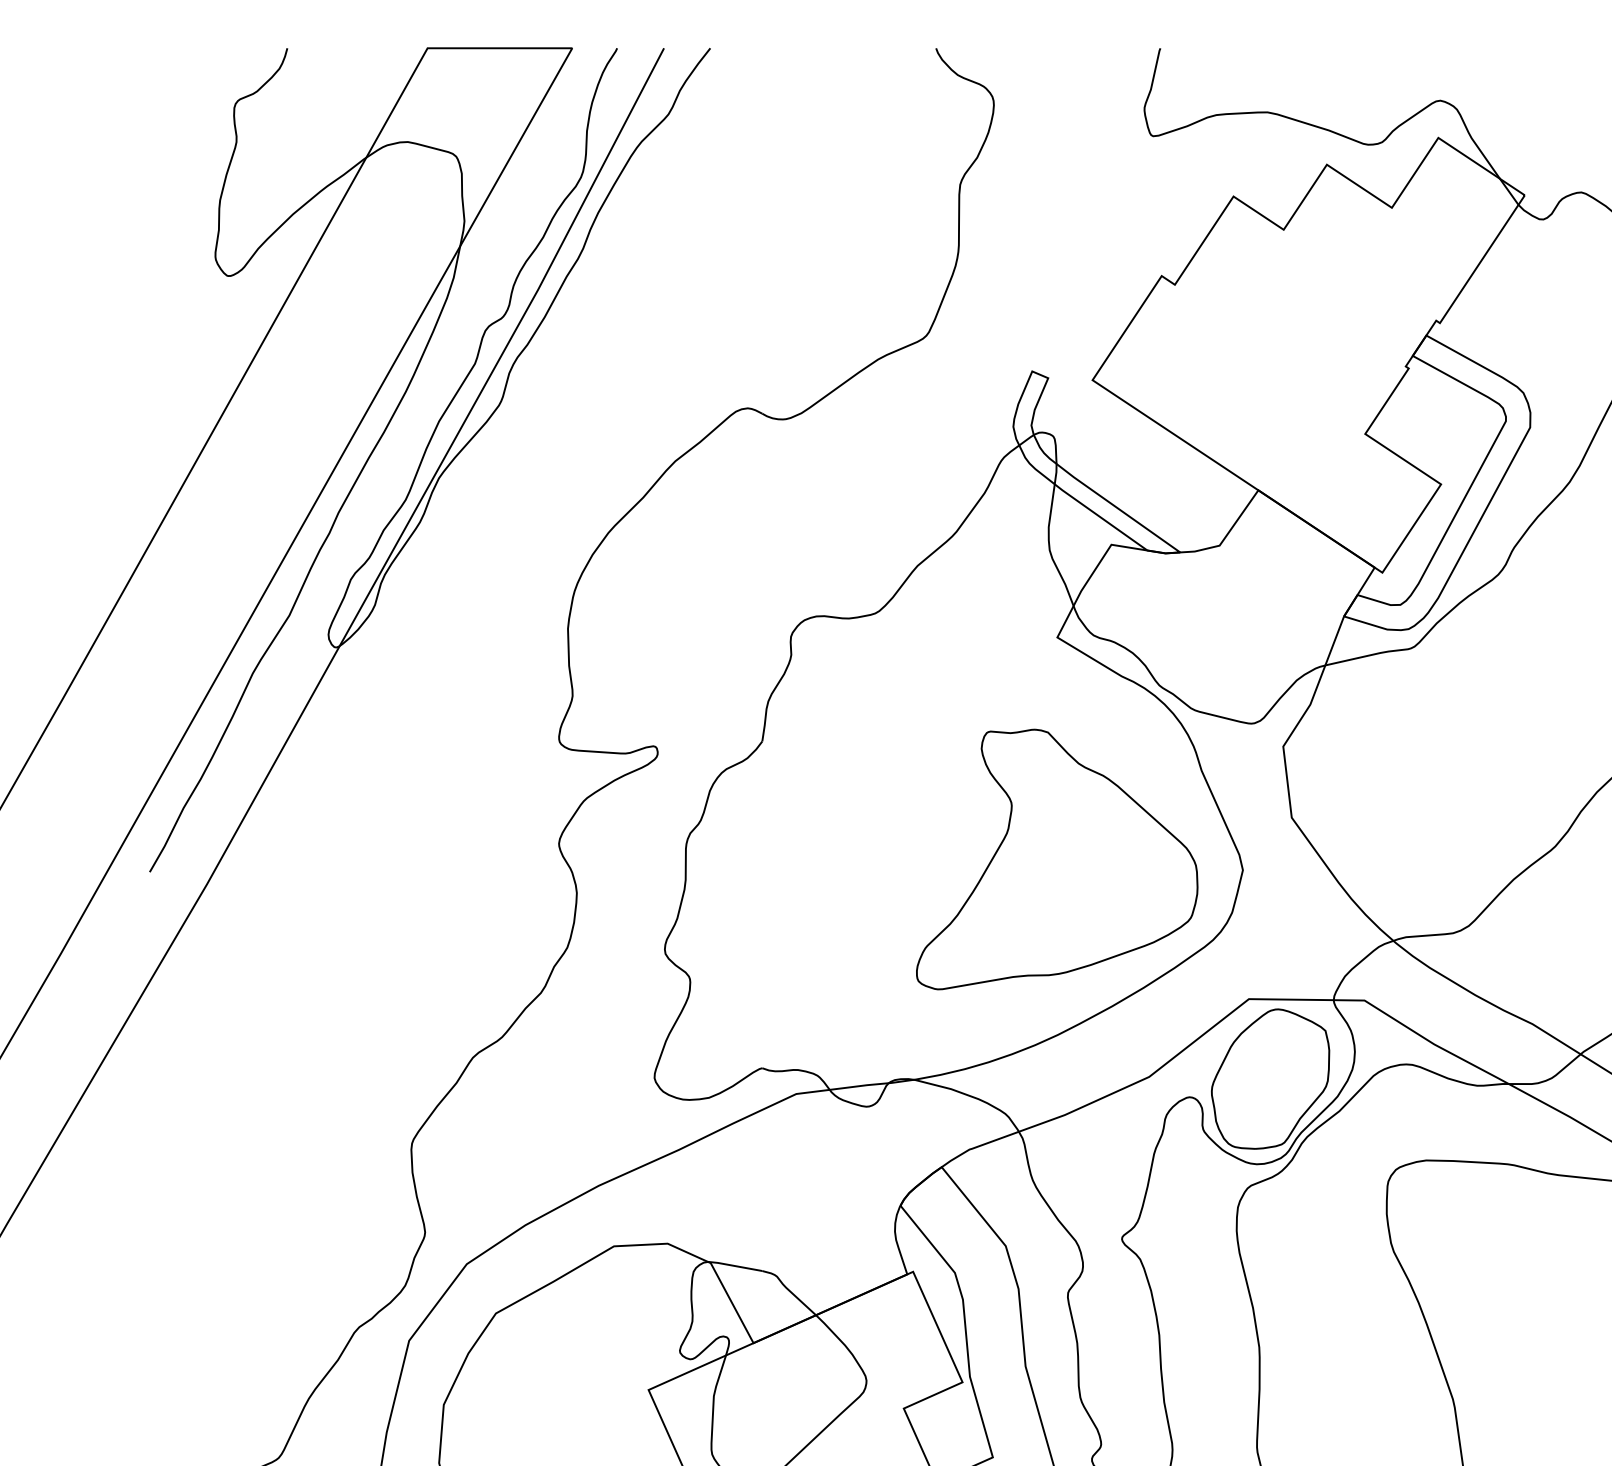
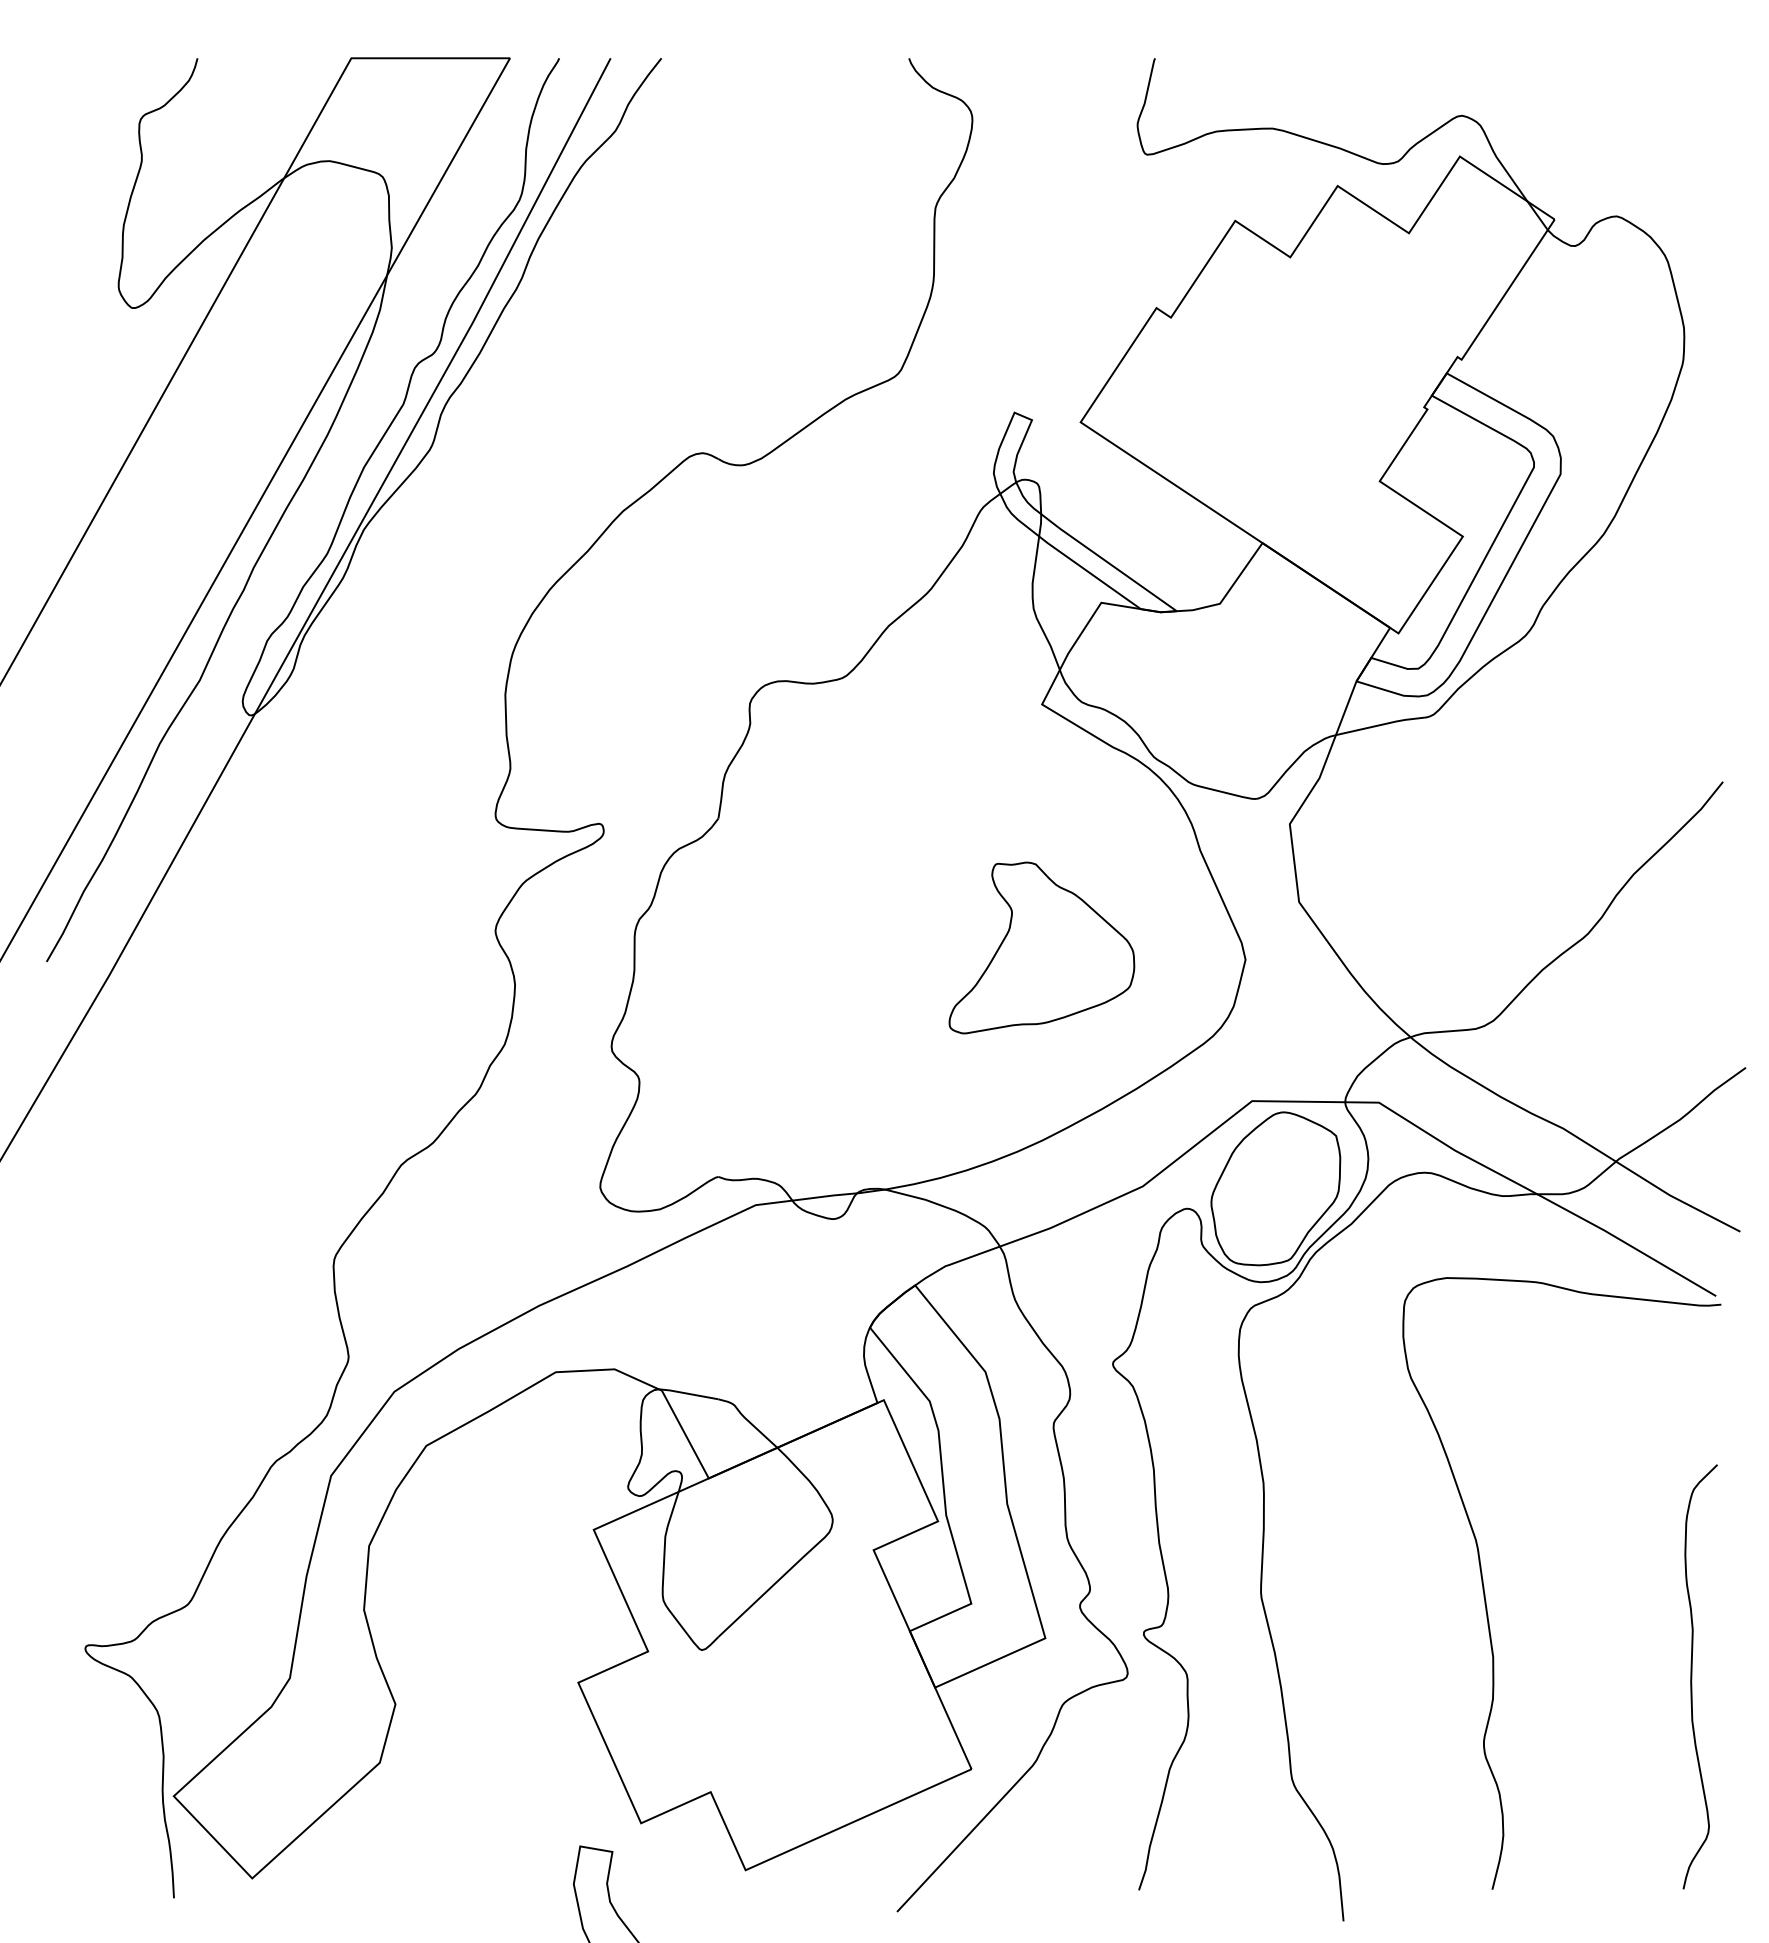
part: (1056, 859) -> (1041, 947), size x0.6

